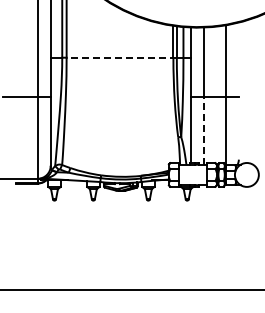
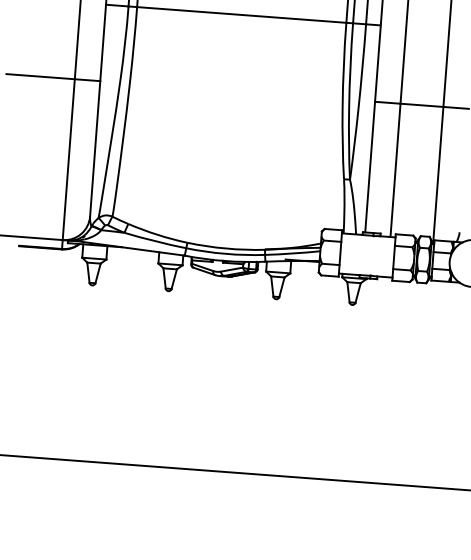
line: (121, 57) -> (244, 14), dashed -> solid
line: (203, 130) -> (394, 169), dashed -> solid

